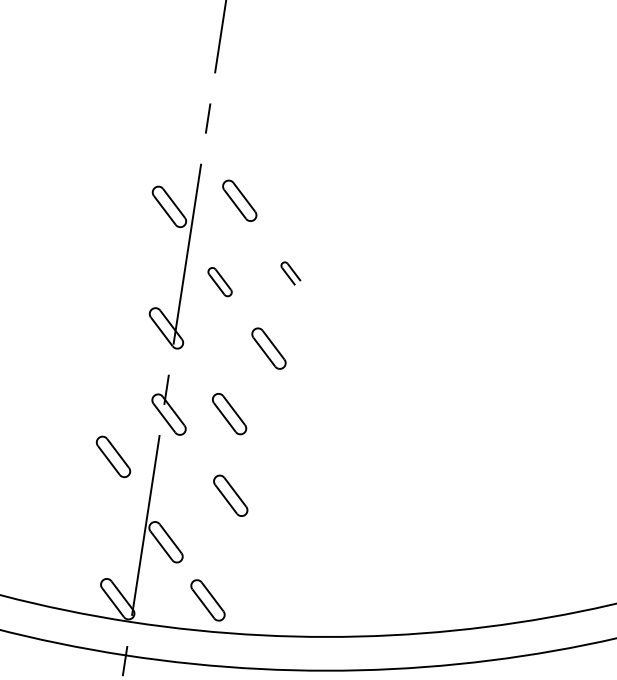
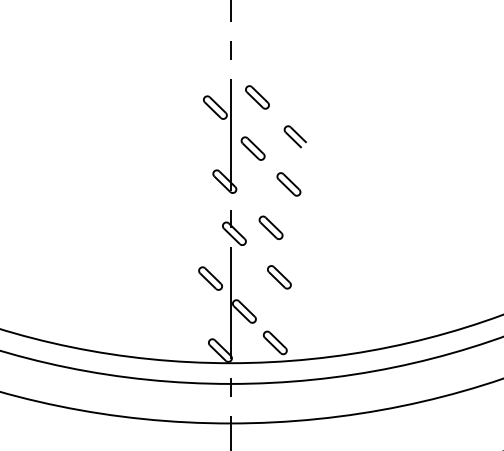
part: (289, 272) -> (294, 136), size x1.67
part: (219, 281) -> (252, 148), size x1.43
part: (113, 456) -> (210, 278), moved

